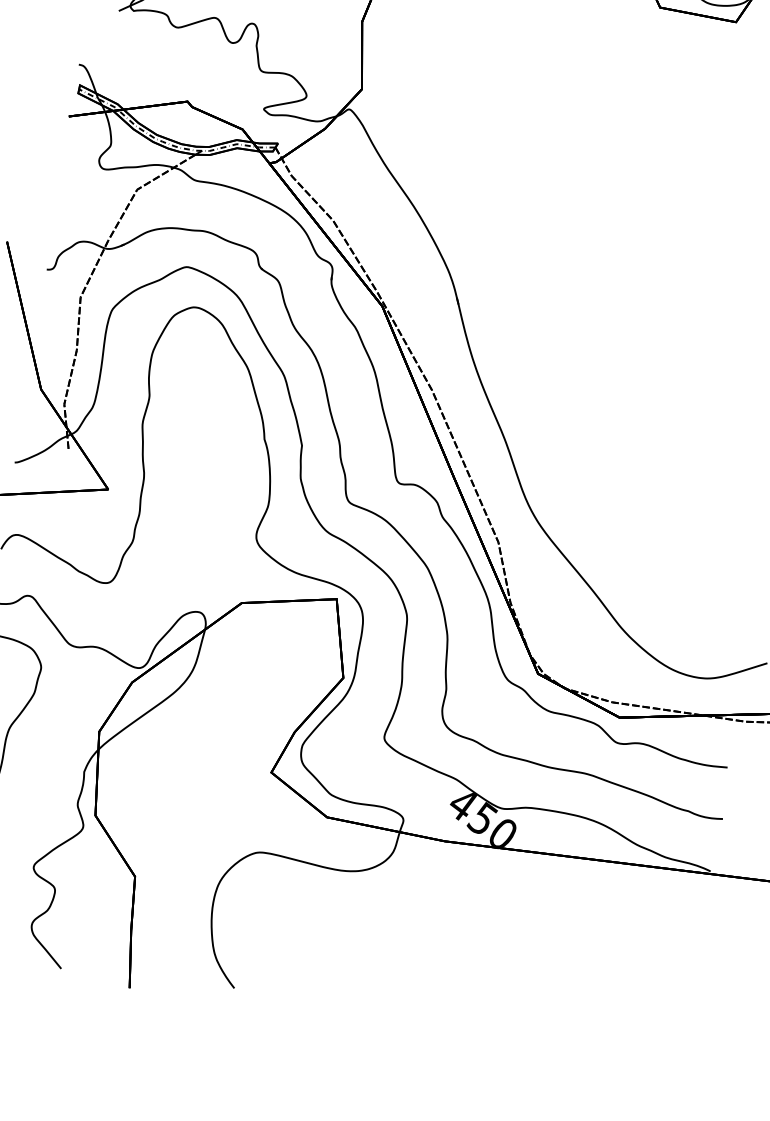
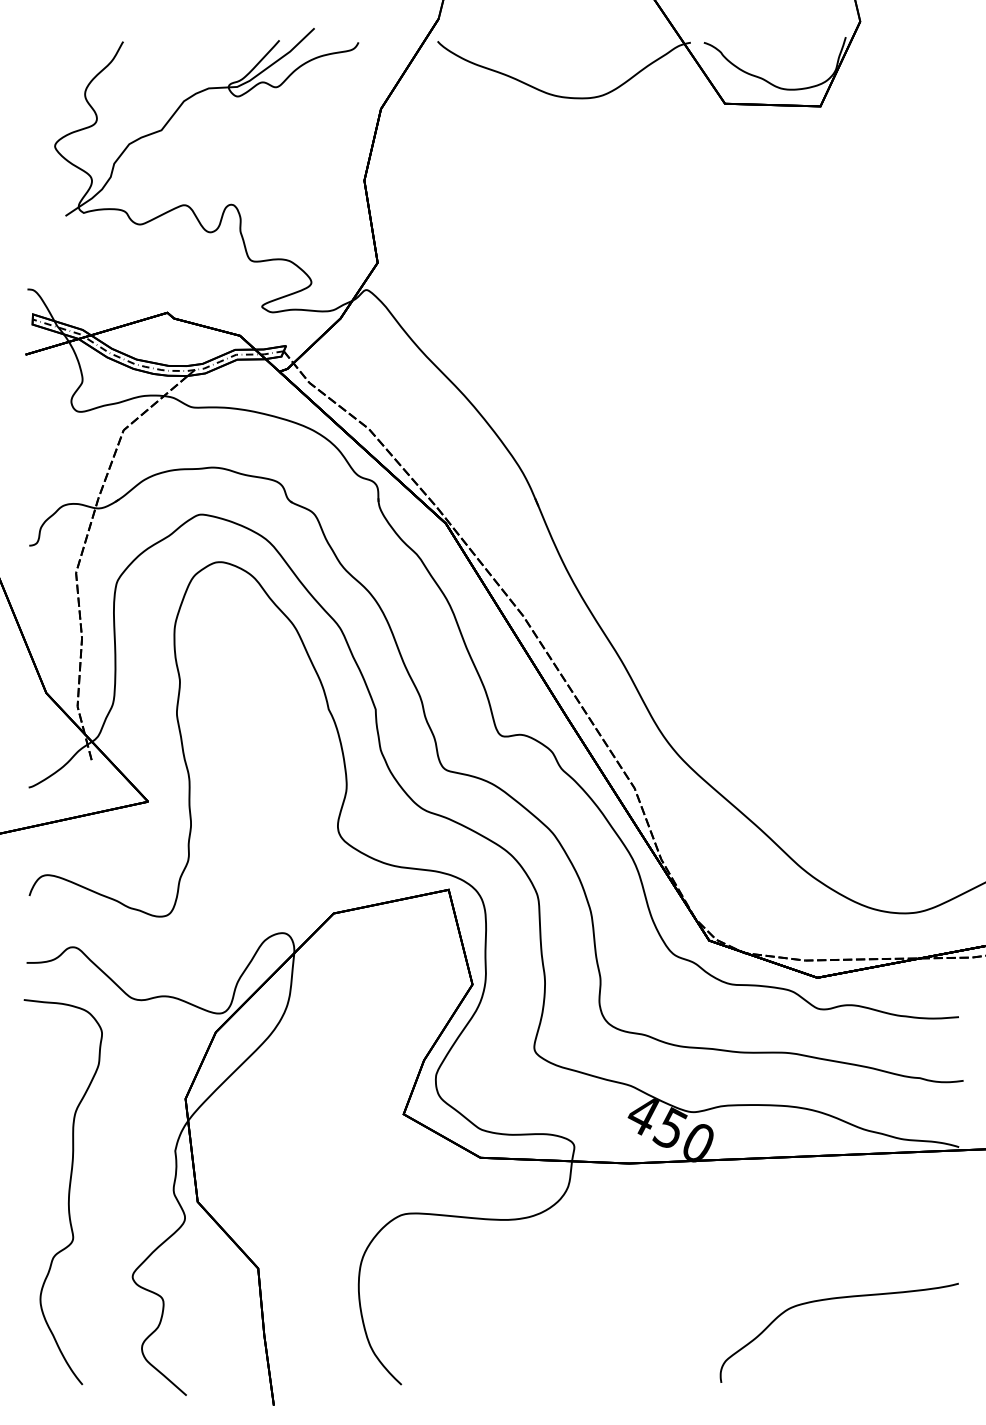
curve: (592, 976) -> (835, 1299), added

